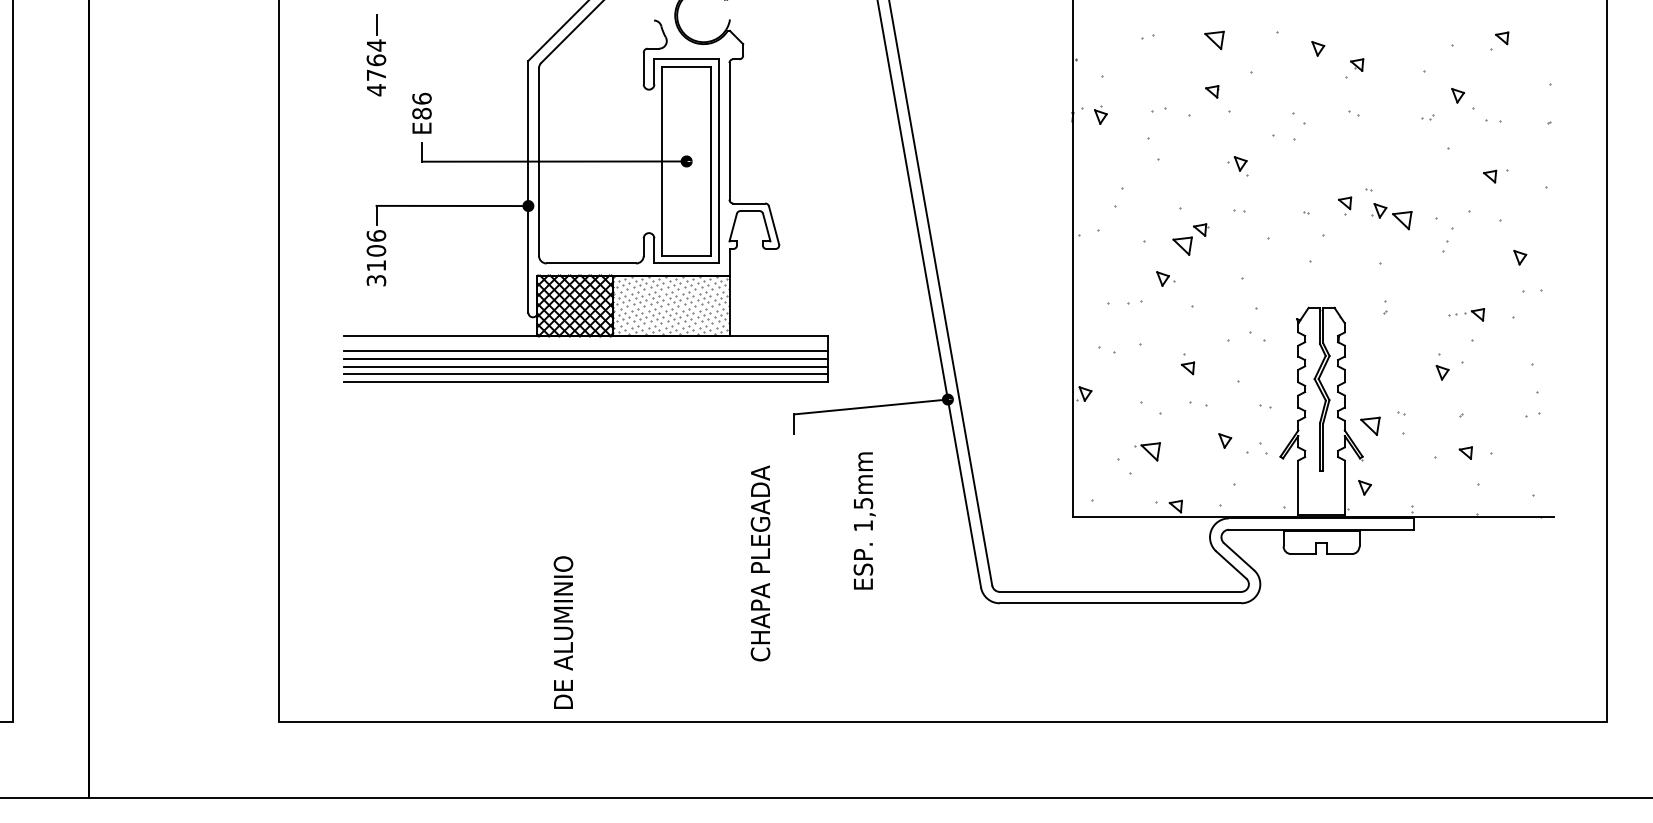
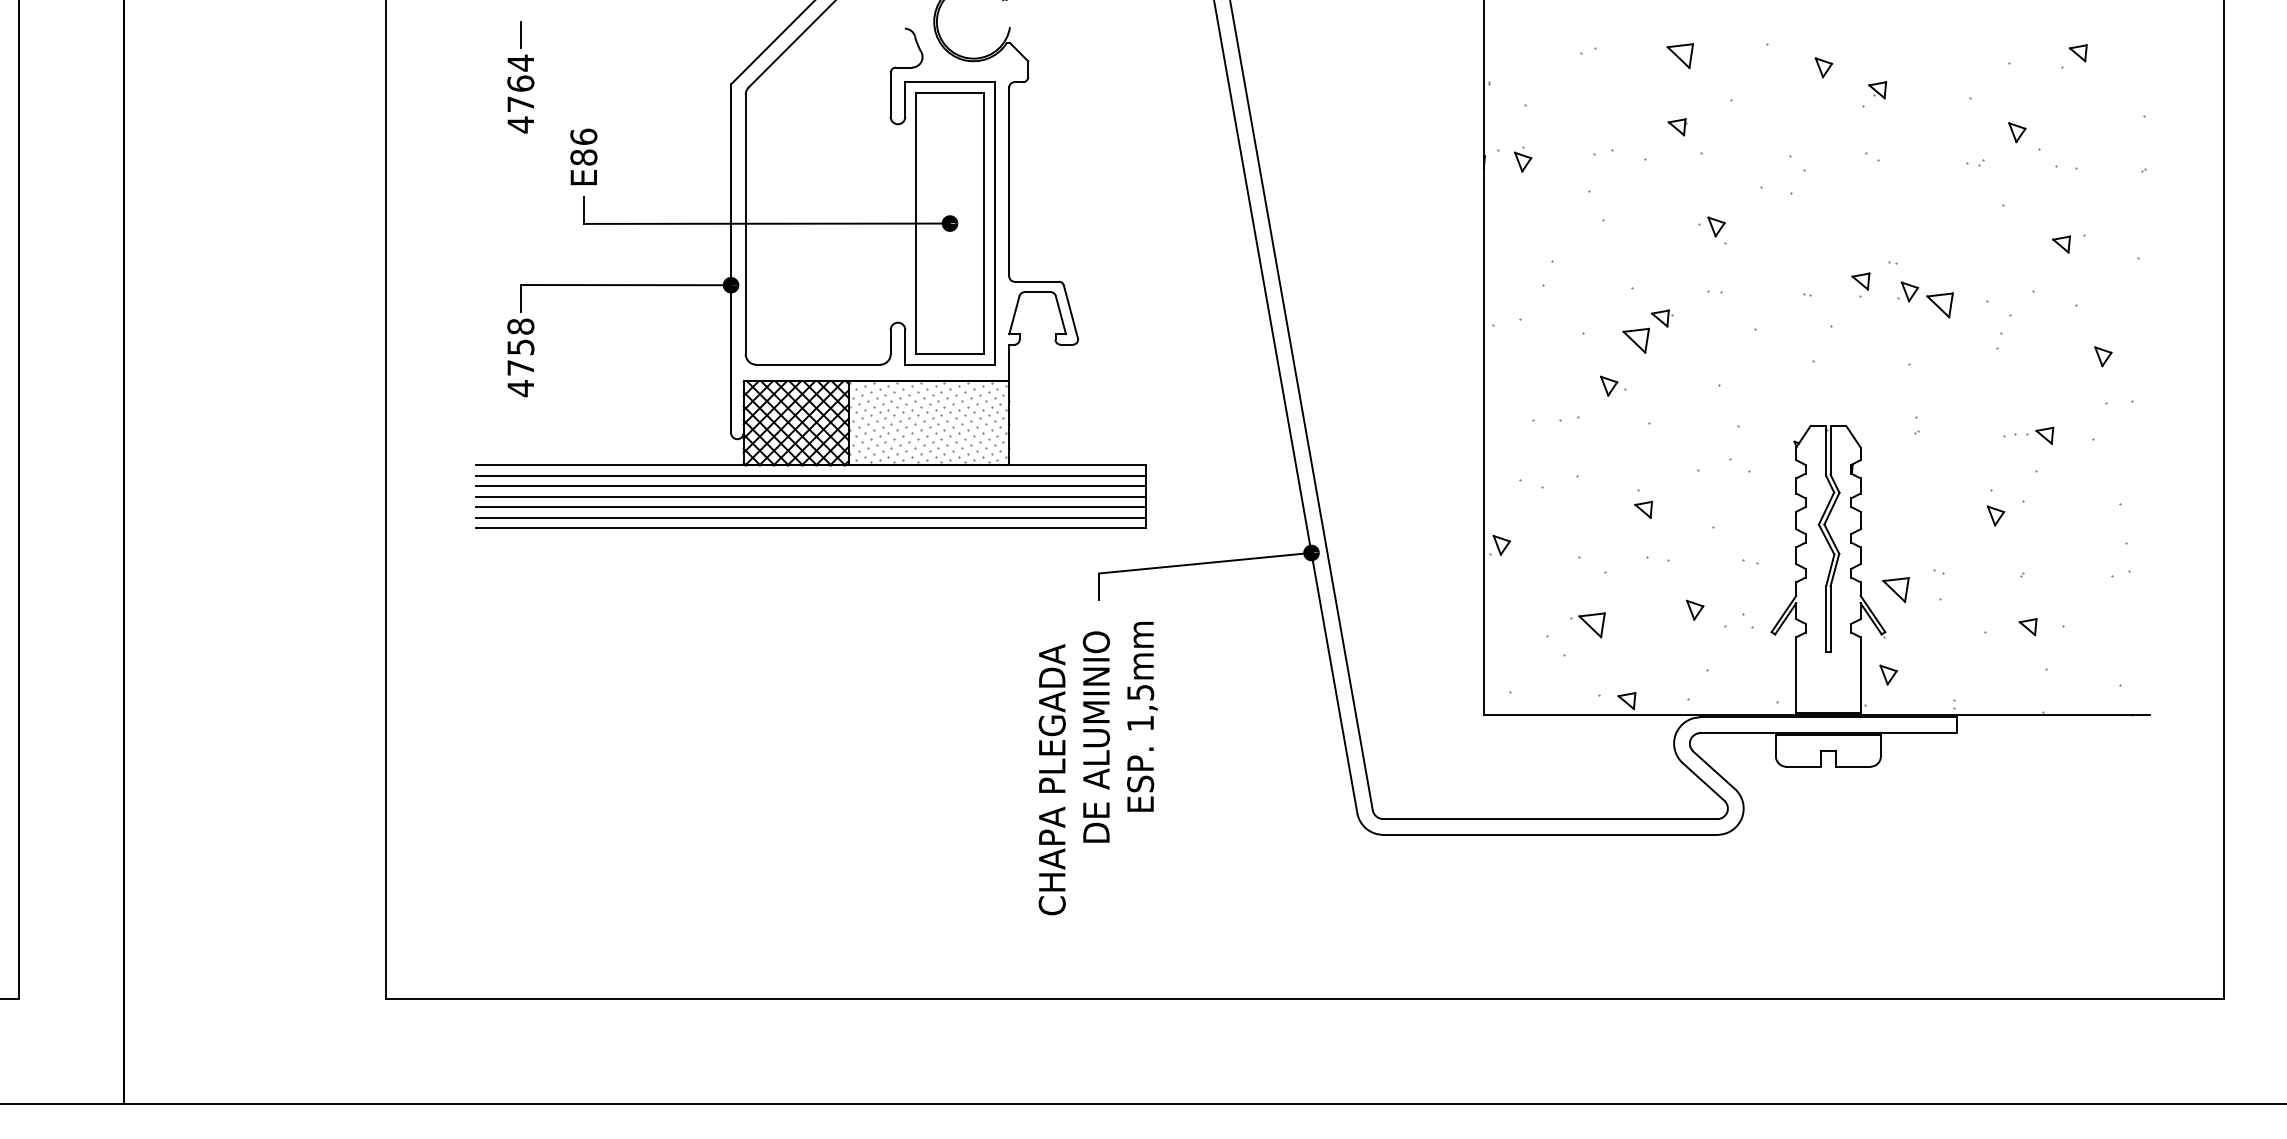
text: (376, 258) -> (520, 357), 3106 -> 4758
line: (586, 343) -> (811, 475), added
text: (864, 520) -> (1142, 716), moved
text: (563, 632) -> (1096, 736), moved

